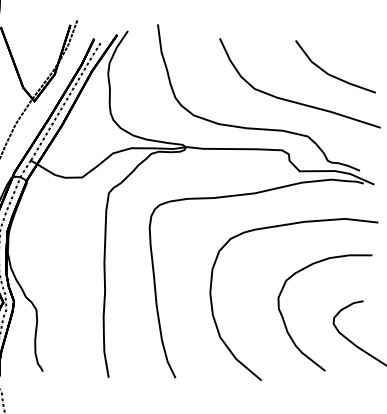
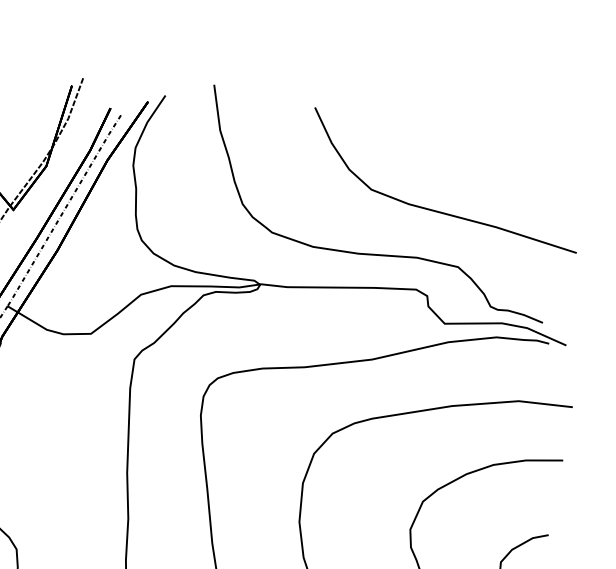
line: (331, 74) -> (496, 166), removed

